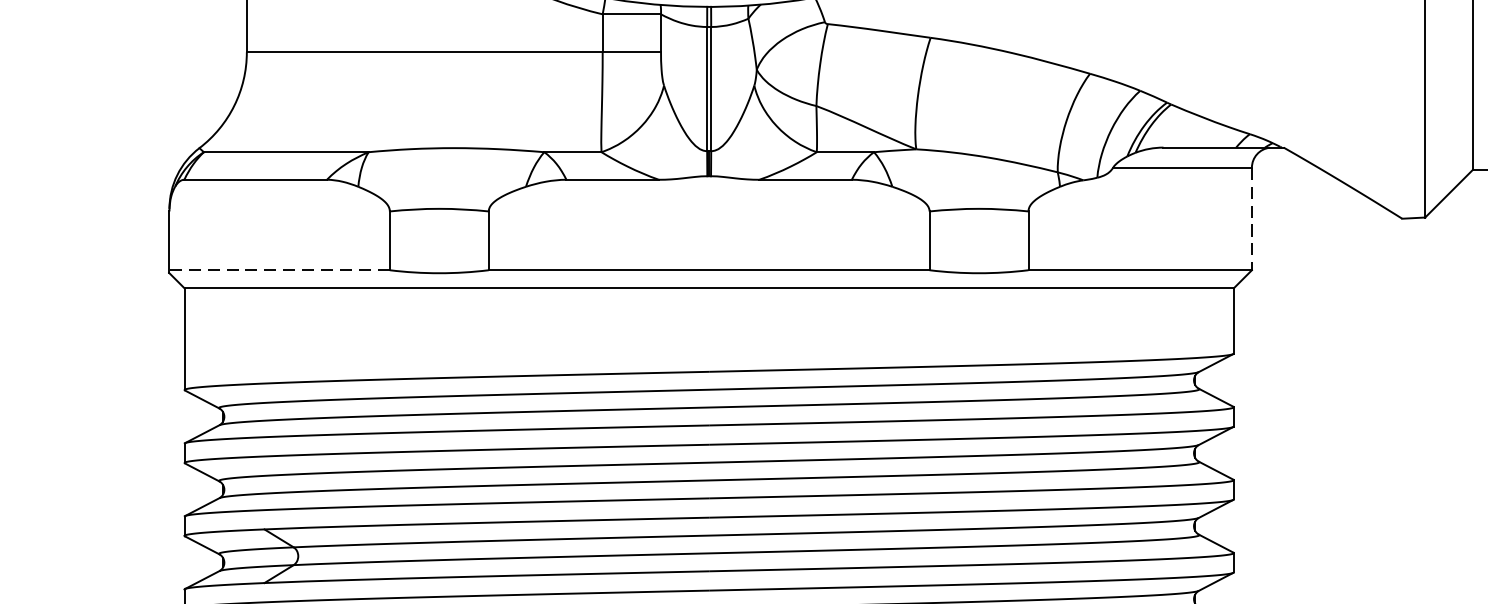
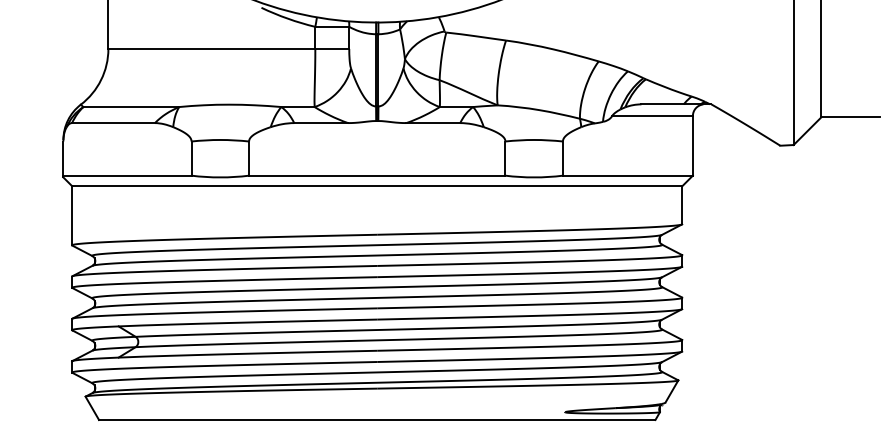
line: (1251, 218) -> (692, 145), dashed -> solid
line: (277, 269) -> (126, 175), dashed -> solid

